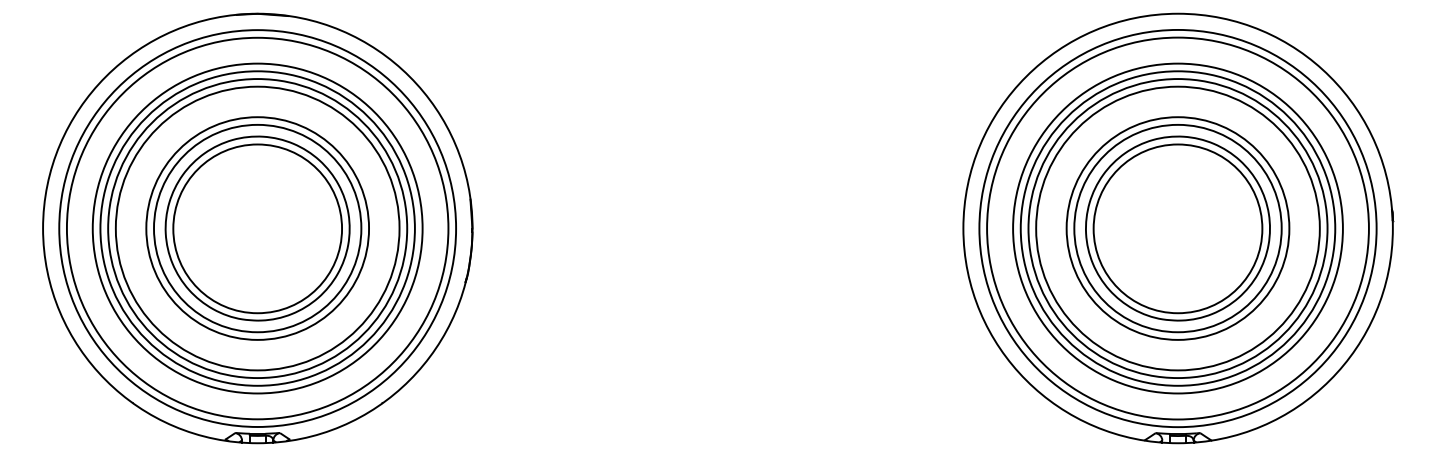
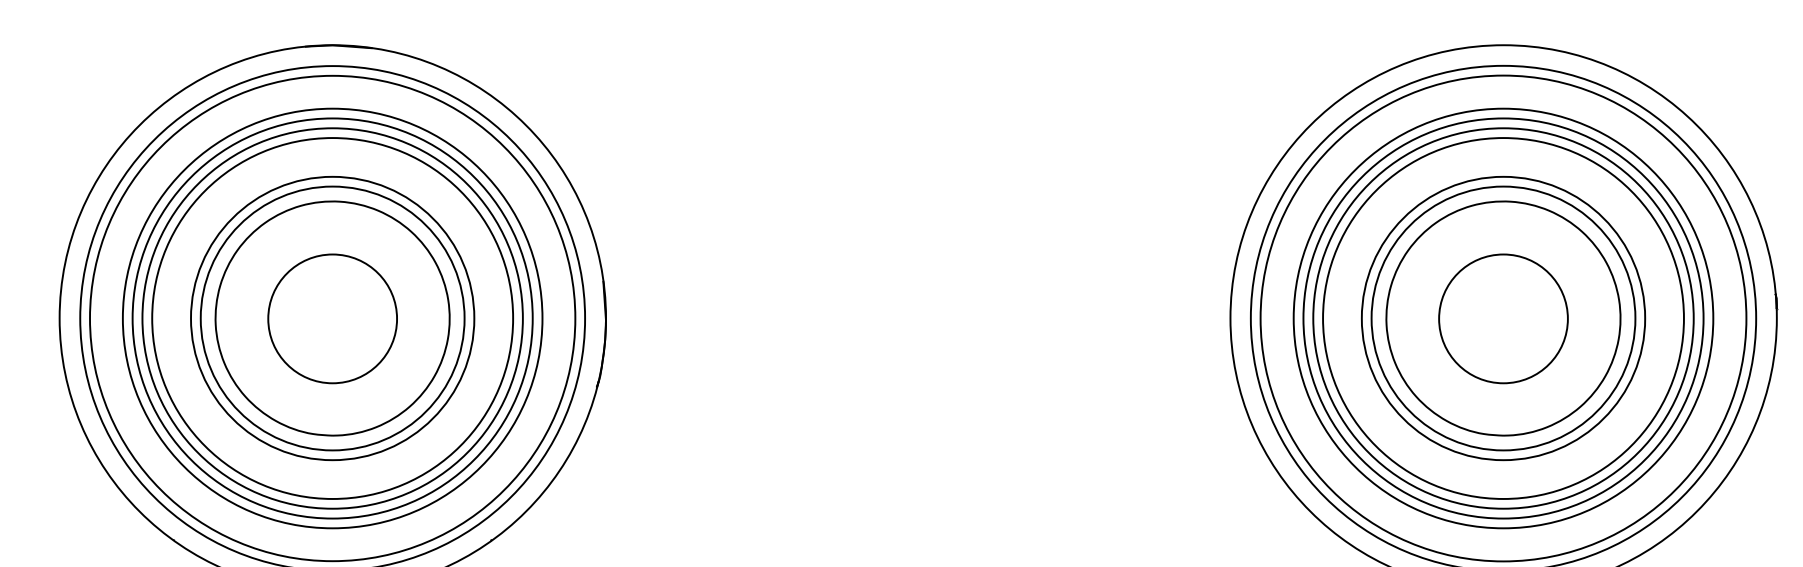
circle: (257, 228) -> (332, 318), size x0.6
circle: (1177, 228) -> (1502, 318), size x0.6

